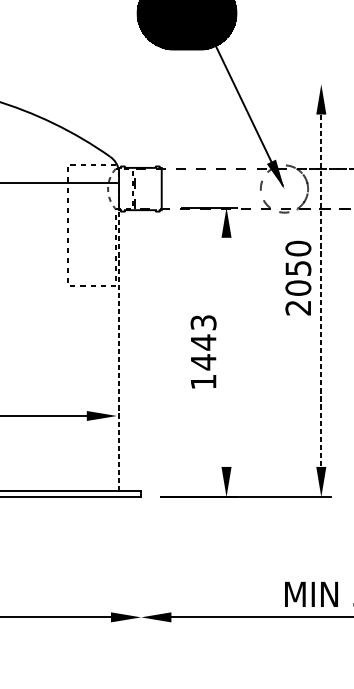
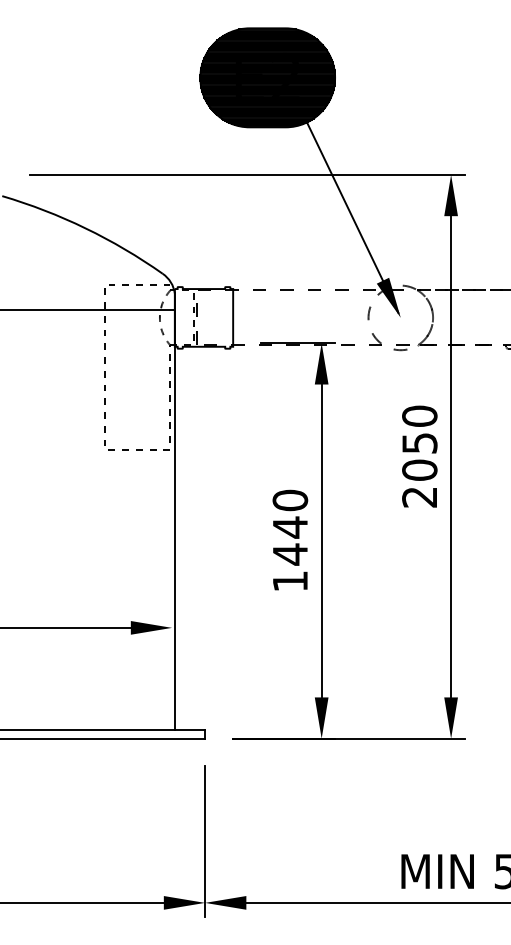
line: (171, 84) -> (246, 174), added
text: (298, 278) -> (419, 456), moved
line: (321, 290) -> (451, 456), dashed -> solid
text: (203, 322) -> (290, 500), 1443 -> 1440
line: (118, 330) -> (174, 511), dashed -> solid
line: (226, 352) -> (321, 540), added
line: (141, 572) -> (205, 841), added

